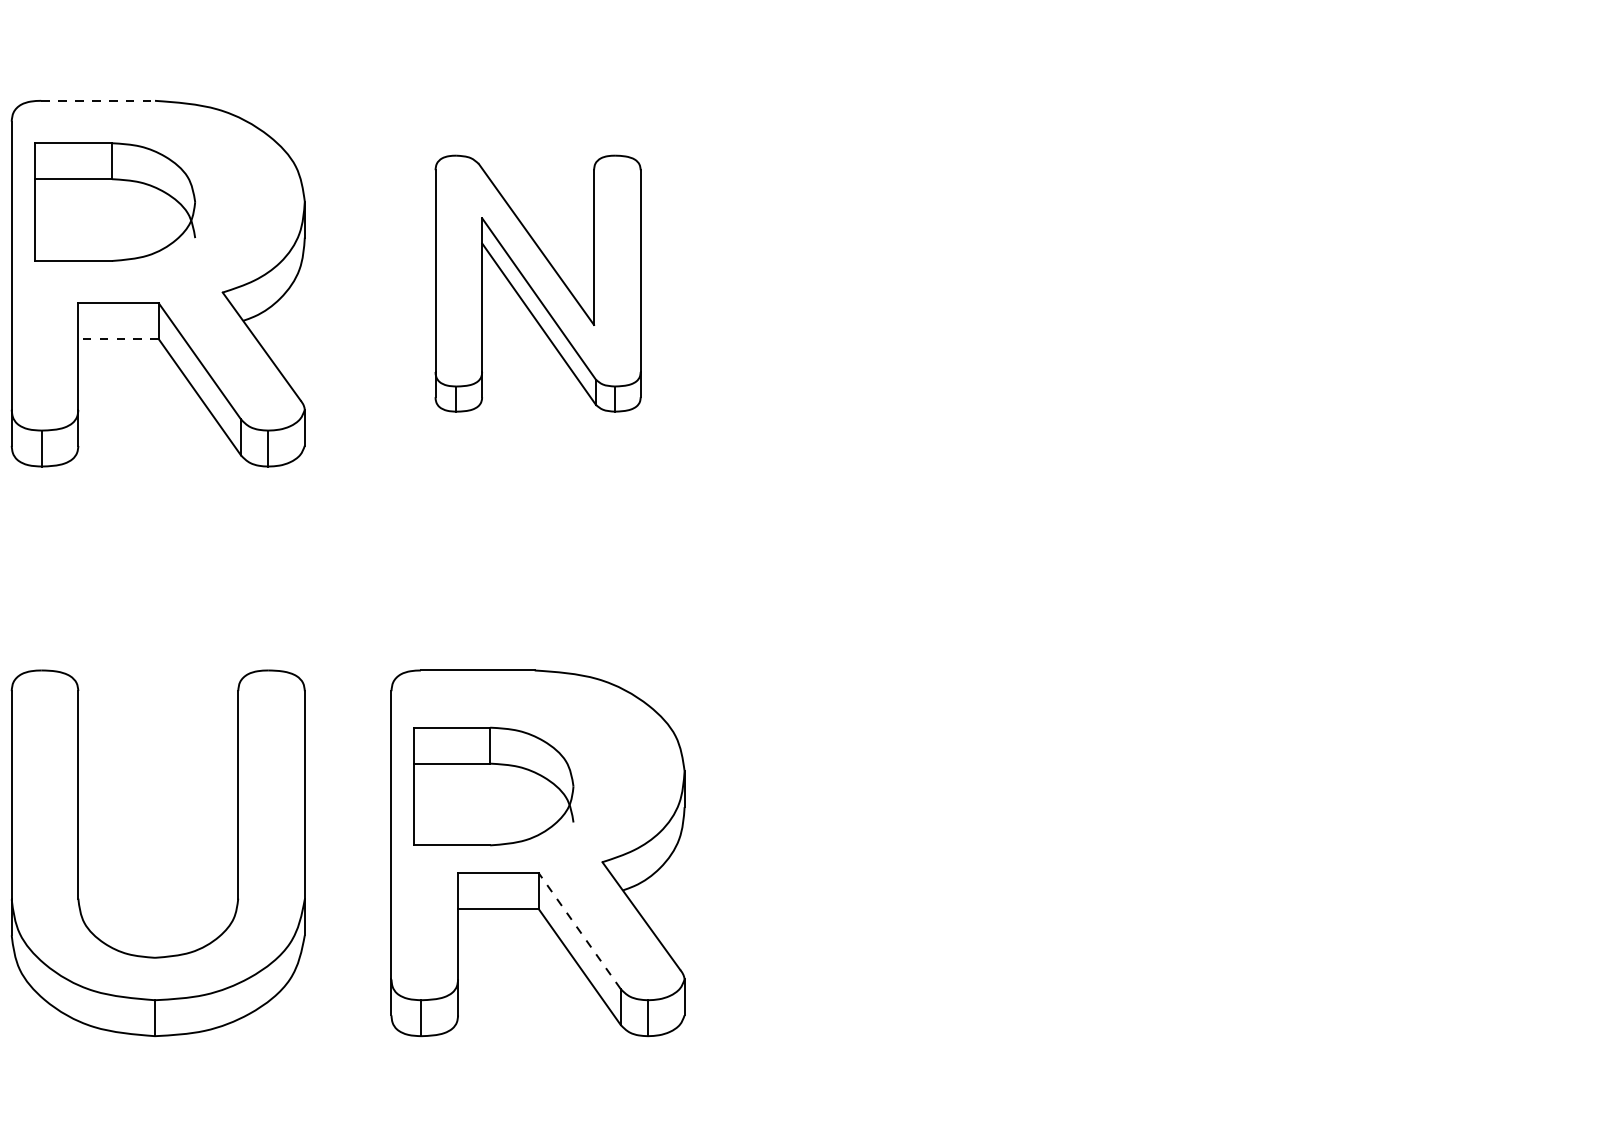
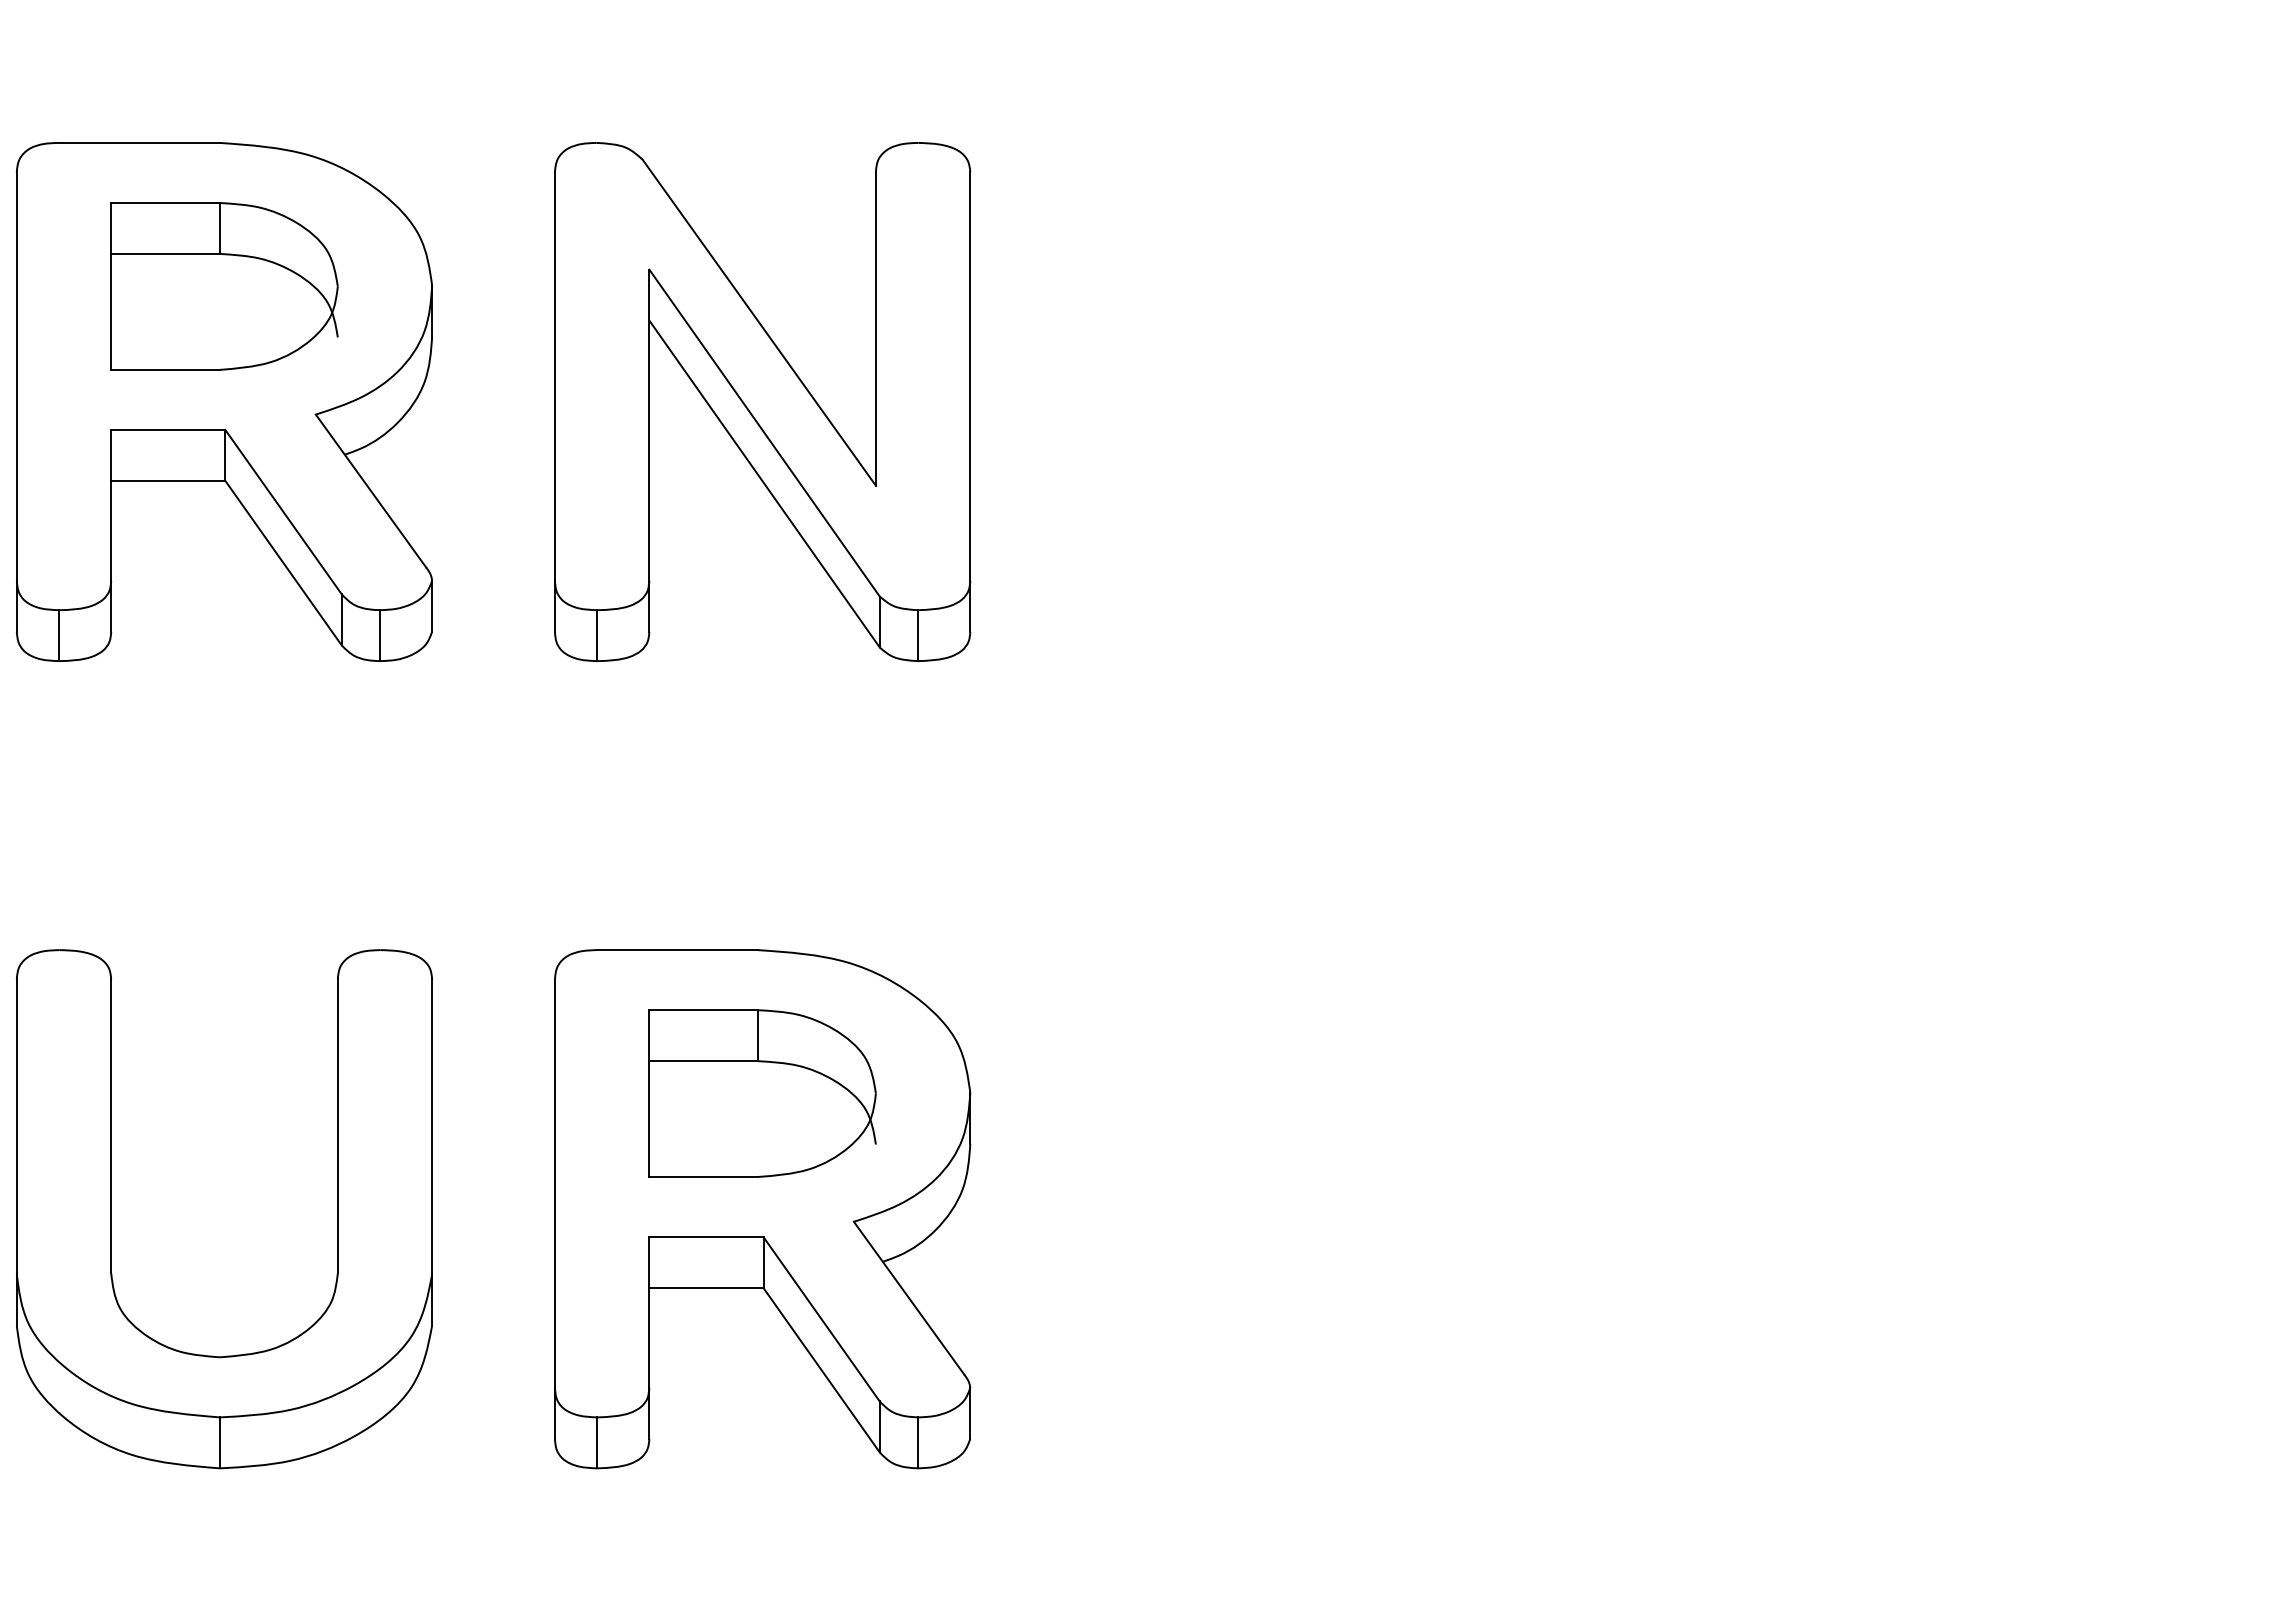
line: (98, 100) -> (139, 142), dashed -> solid
part: (115, 202) -> (224, 286), moved
part: (537, 283) -> (762, 401), size x1.43
line: (118, 339) -> (167, 480), dashed -> solid
part: (493, 786) -> (762, 1093), moved
line: (579, 931) -> (821, 1319), dashed -> solid

